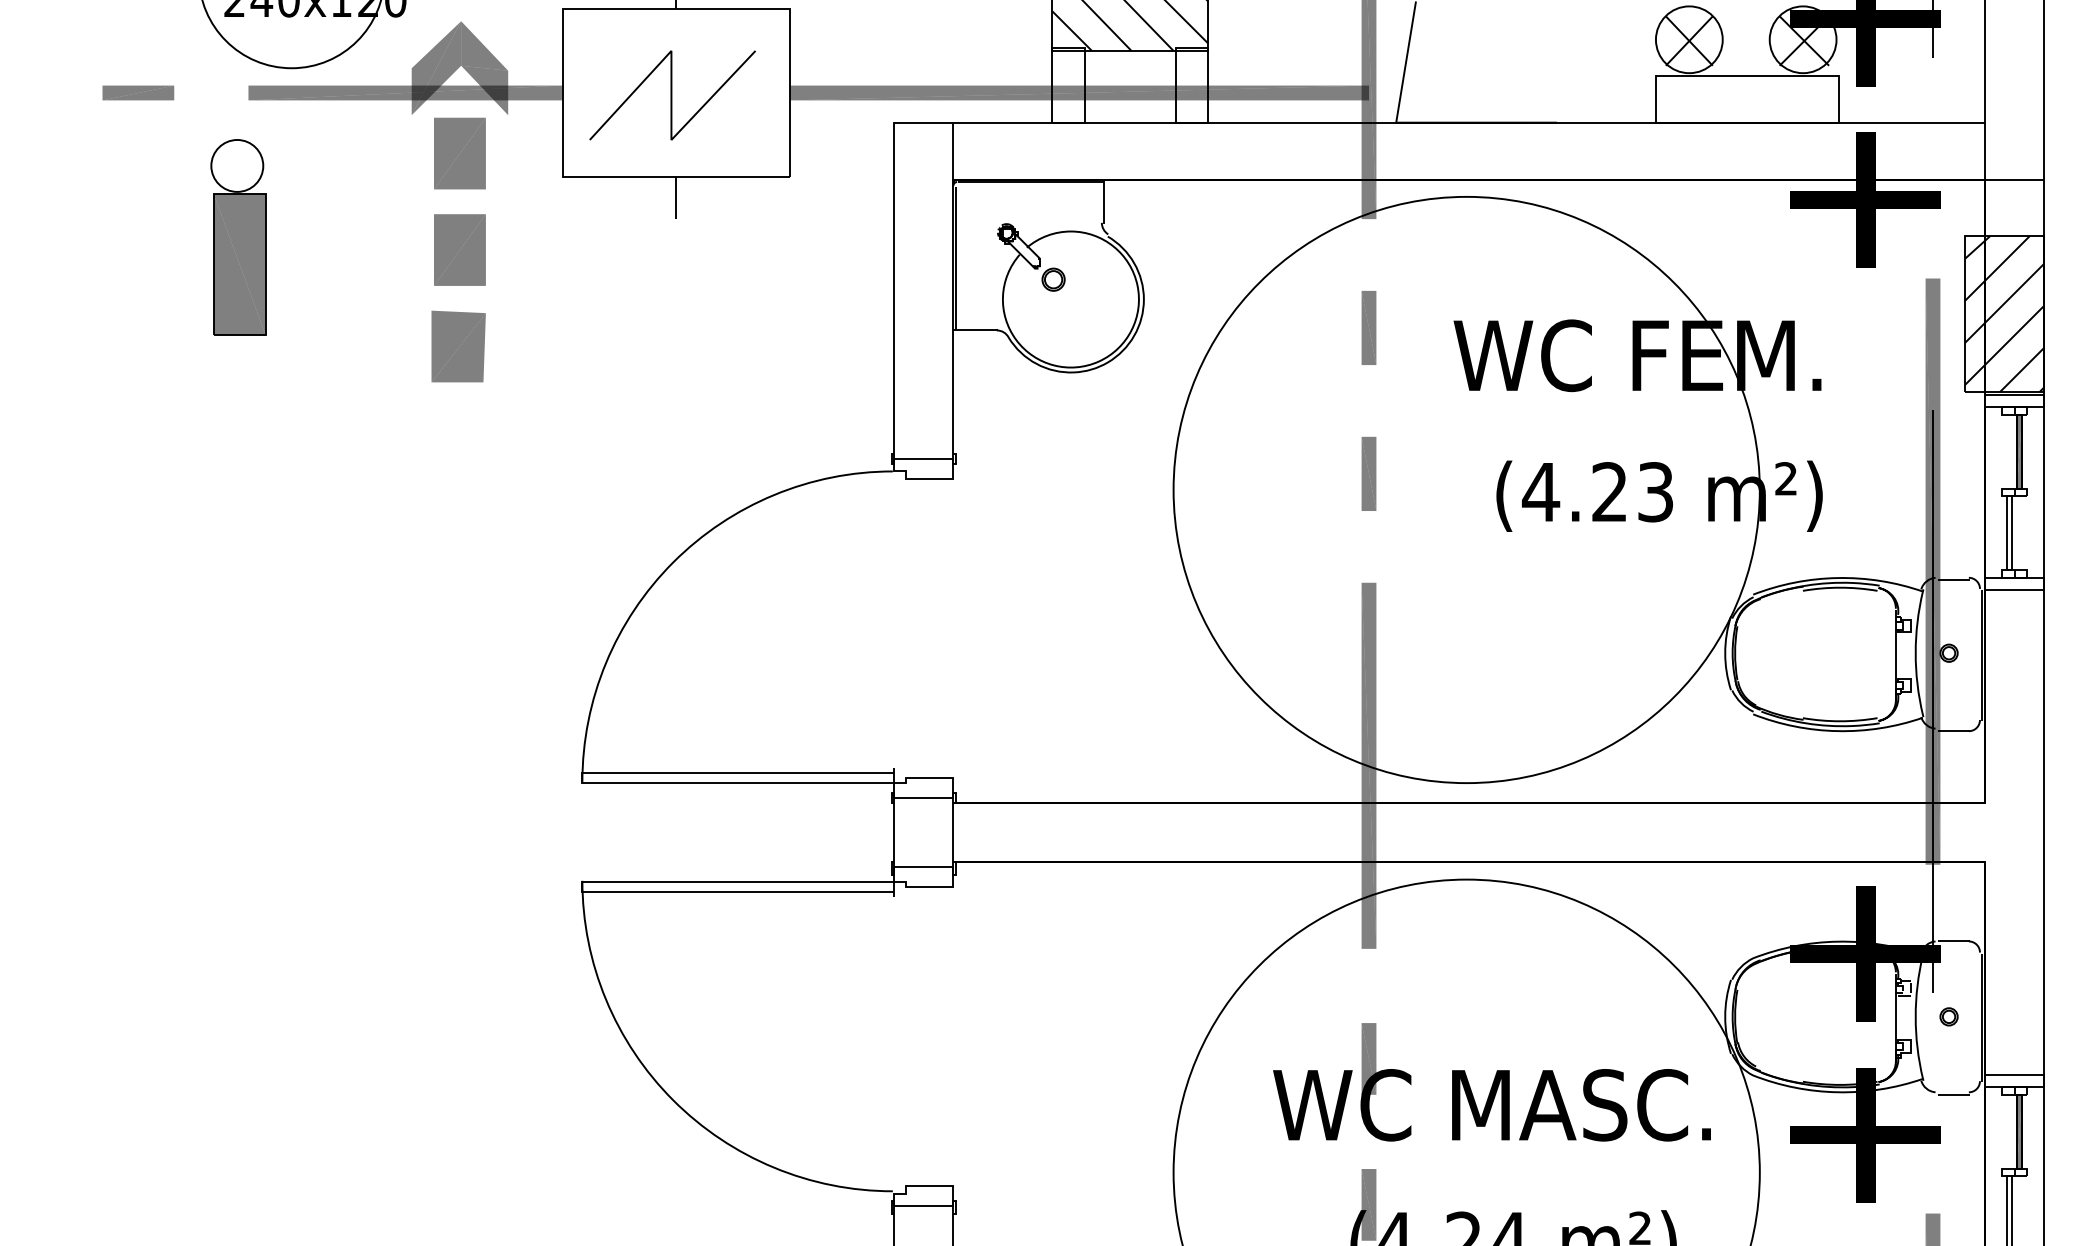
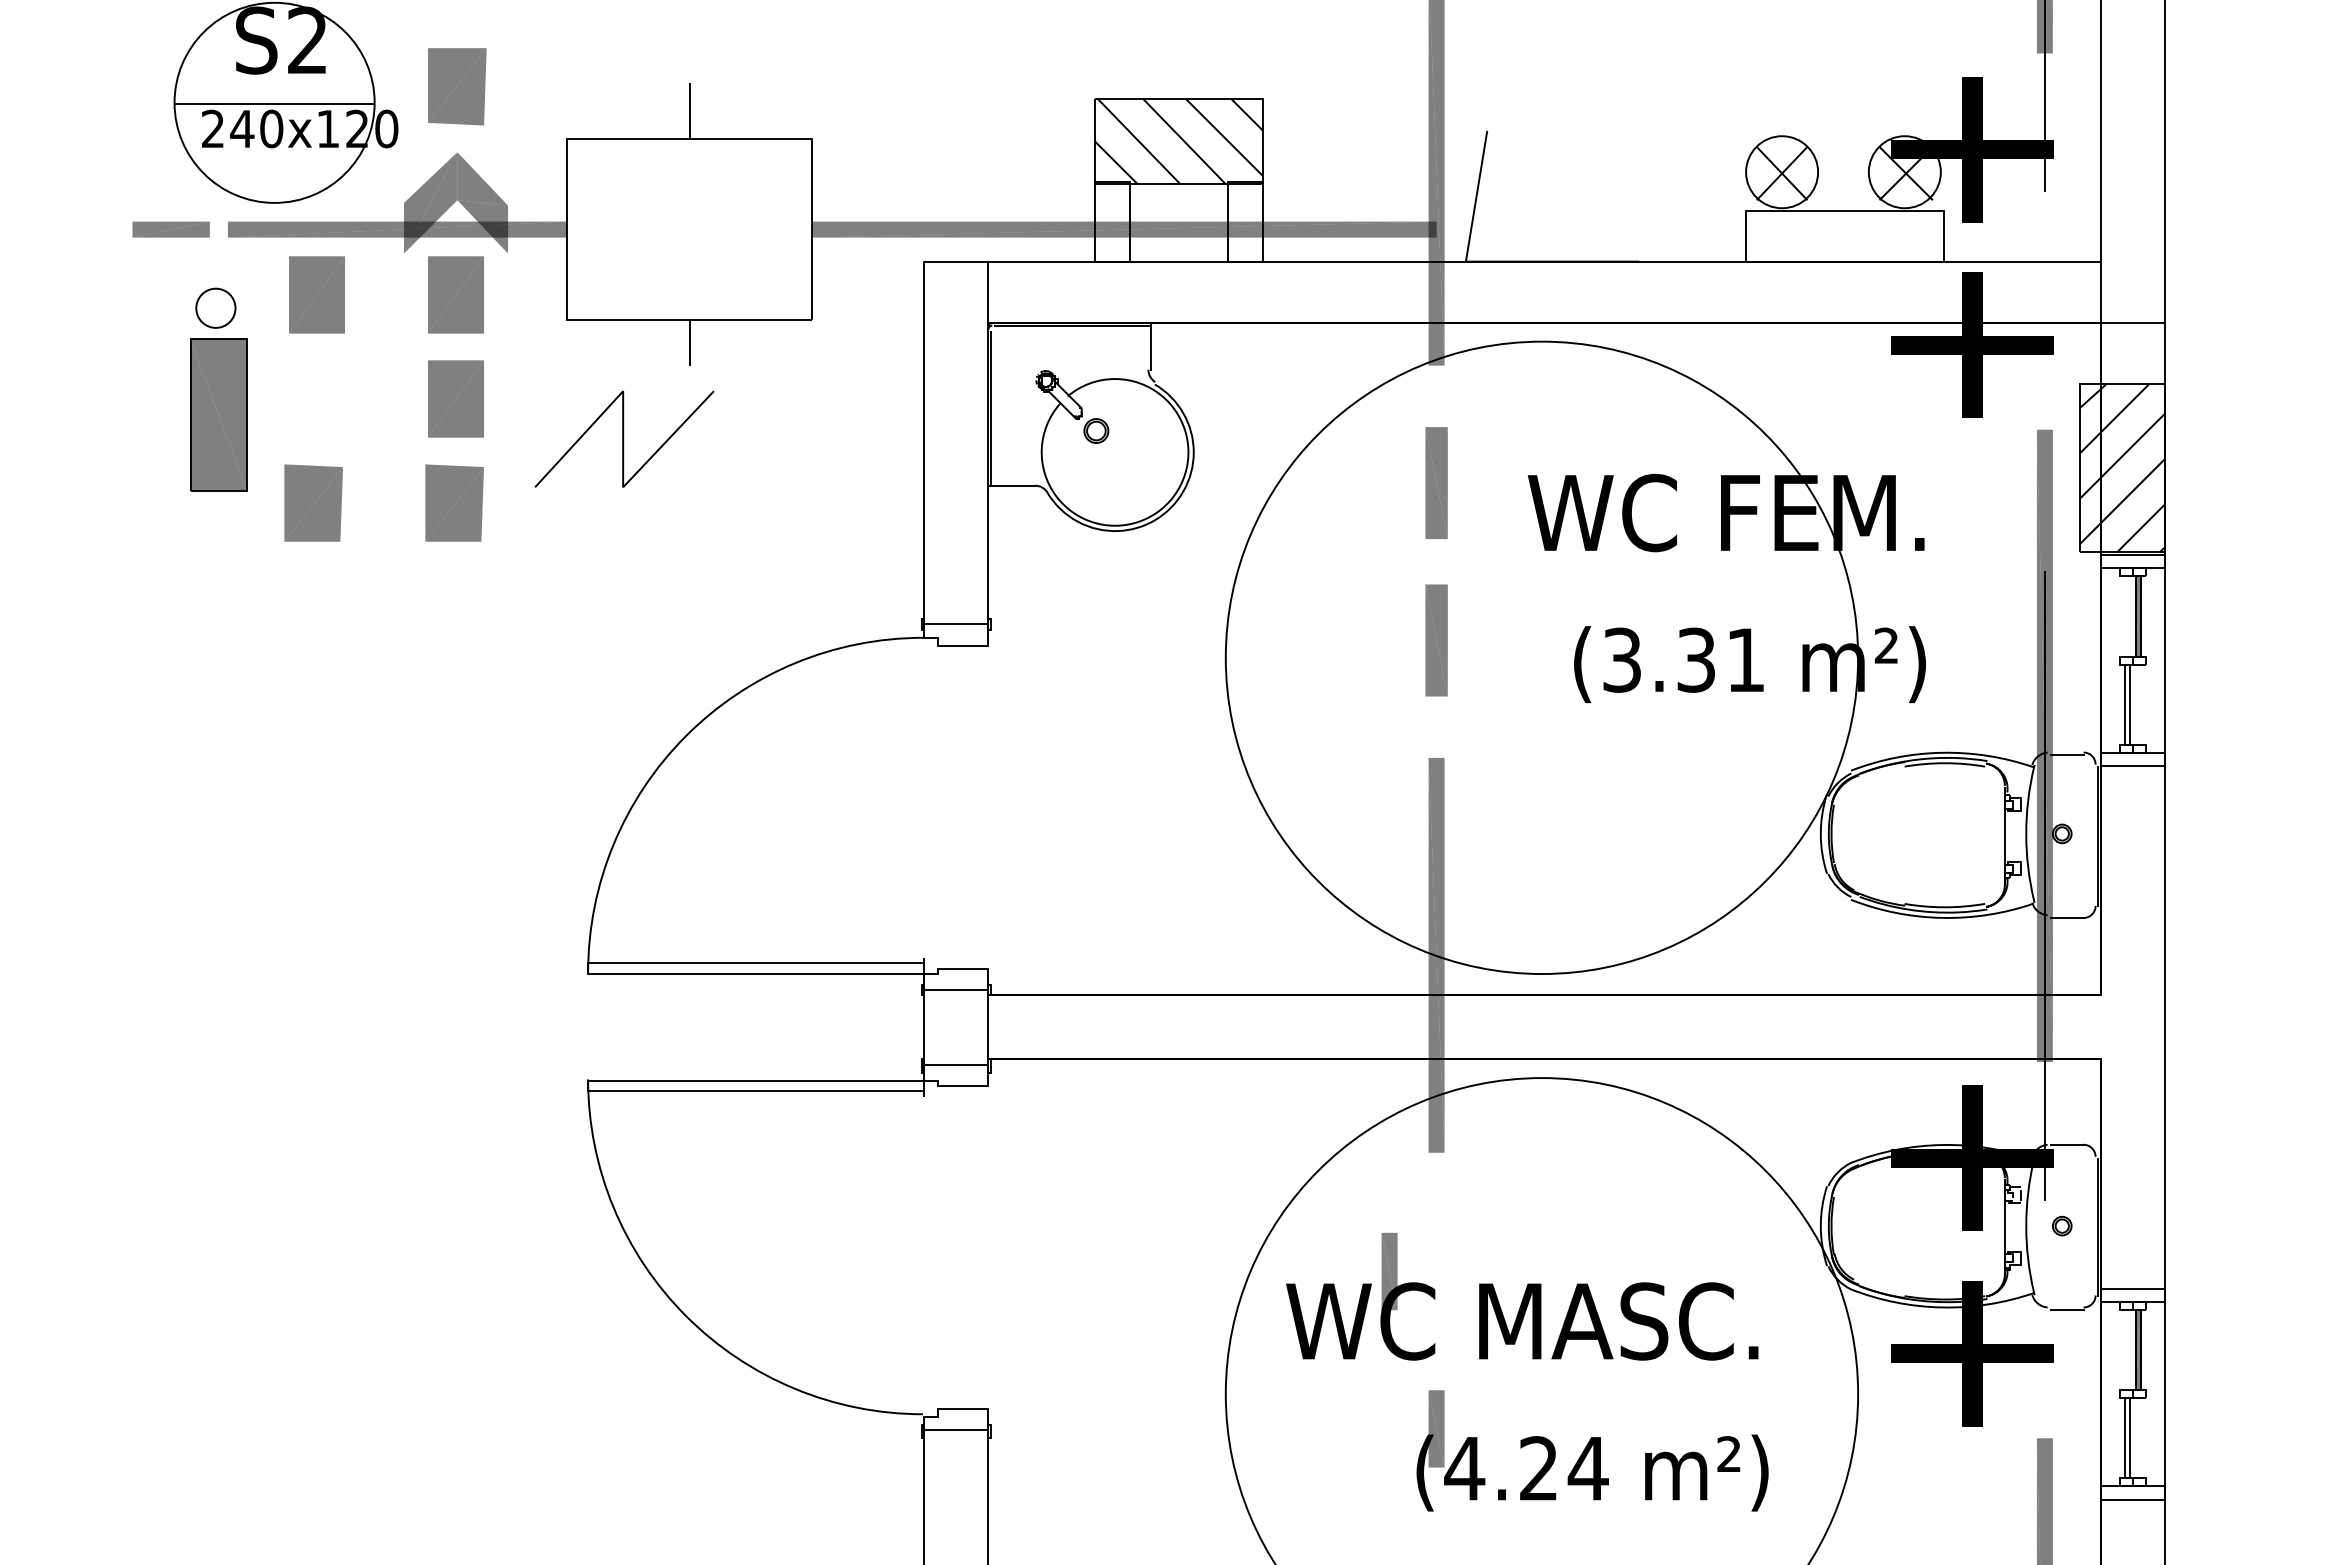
part: (137, 92) -> (170, 229), moved
line: (672, 94) -> (624, 438), moved
part: (330, 153) -> (316, 294), added
circle: (236, 166) -> (215, 308), size x0.7
part: (1368, 327) -> (1436, 482), size x1.4
part: (327, 345) -> (313, 502), added
part: (1368, 473) -> (1436, 640), size x1.4
text: (1597, 491) -> (1682, 659), (4.23 -> (3.31
text: (1492, 1082) -> (1522, 1296), moved

